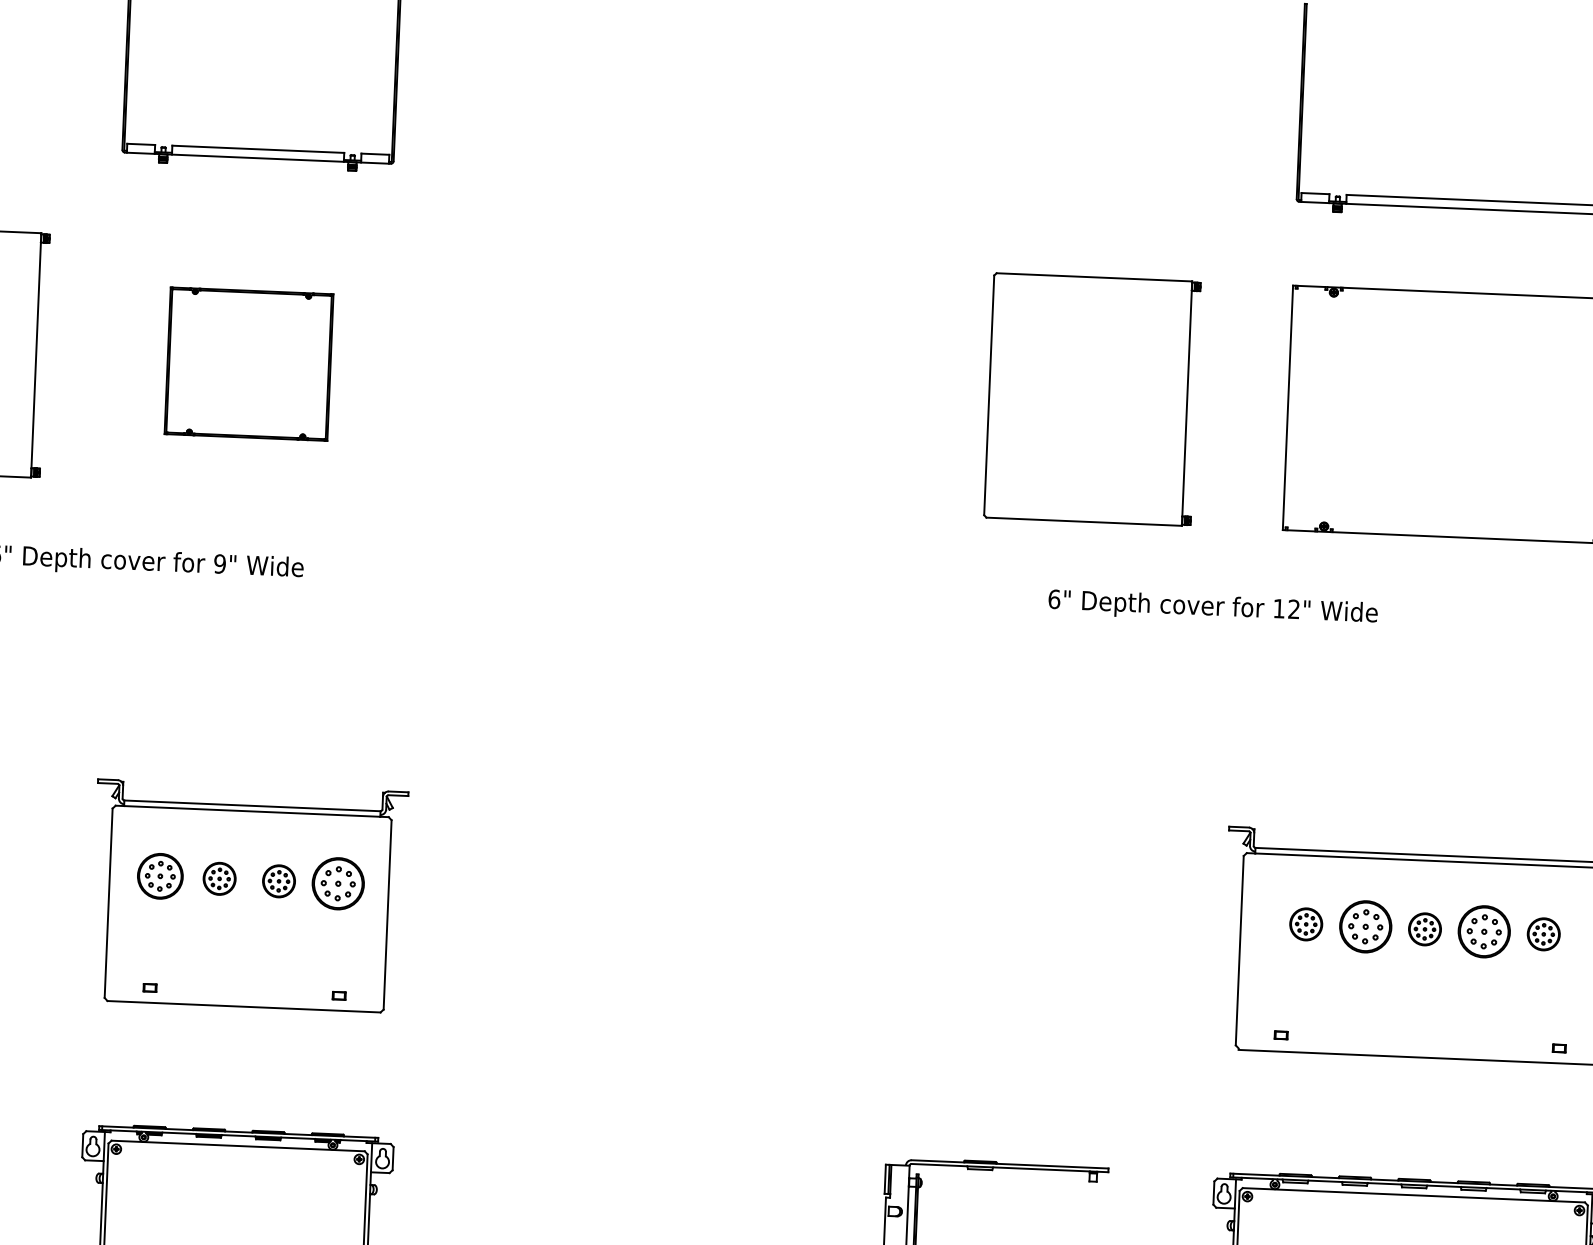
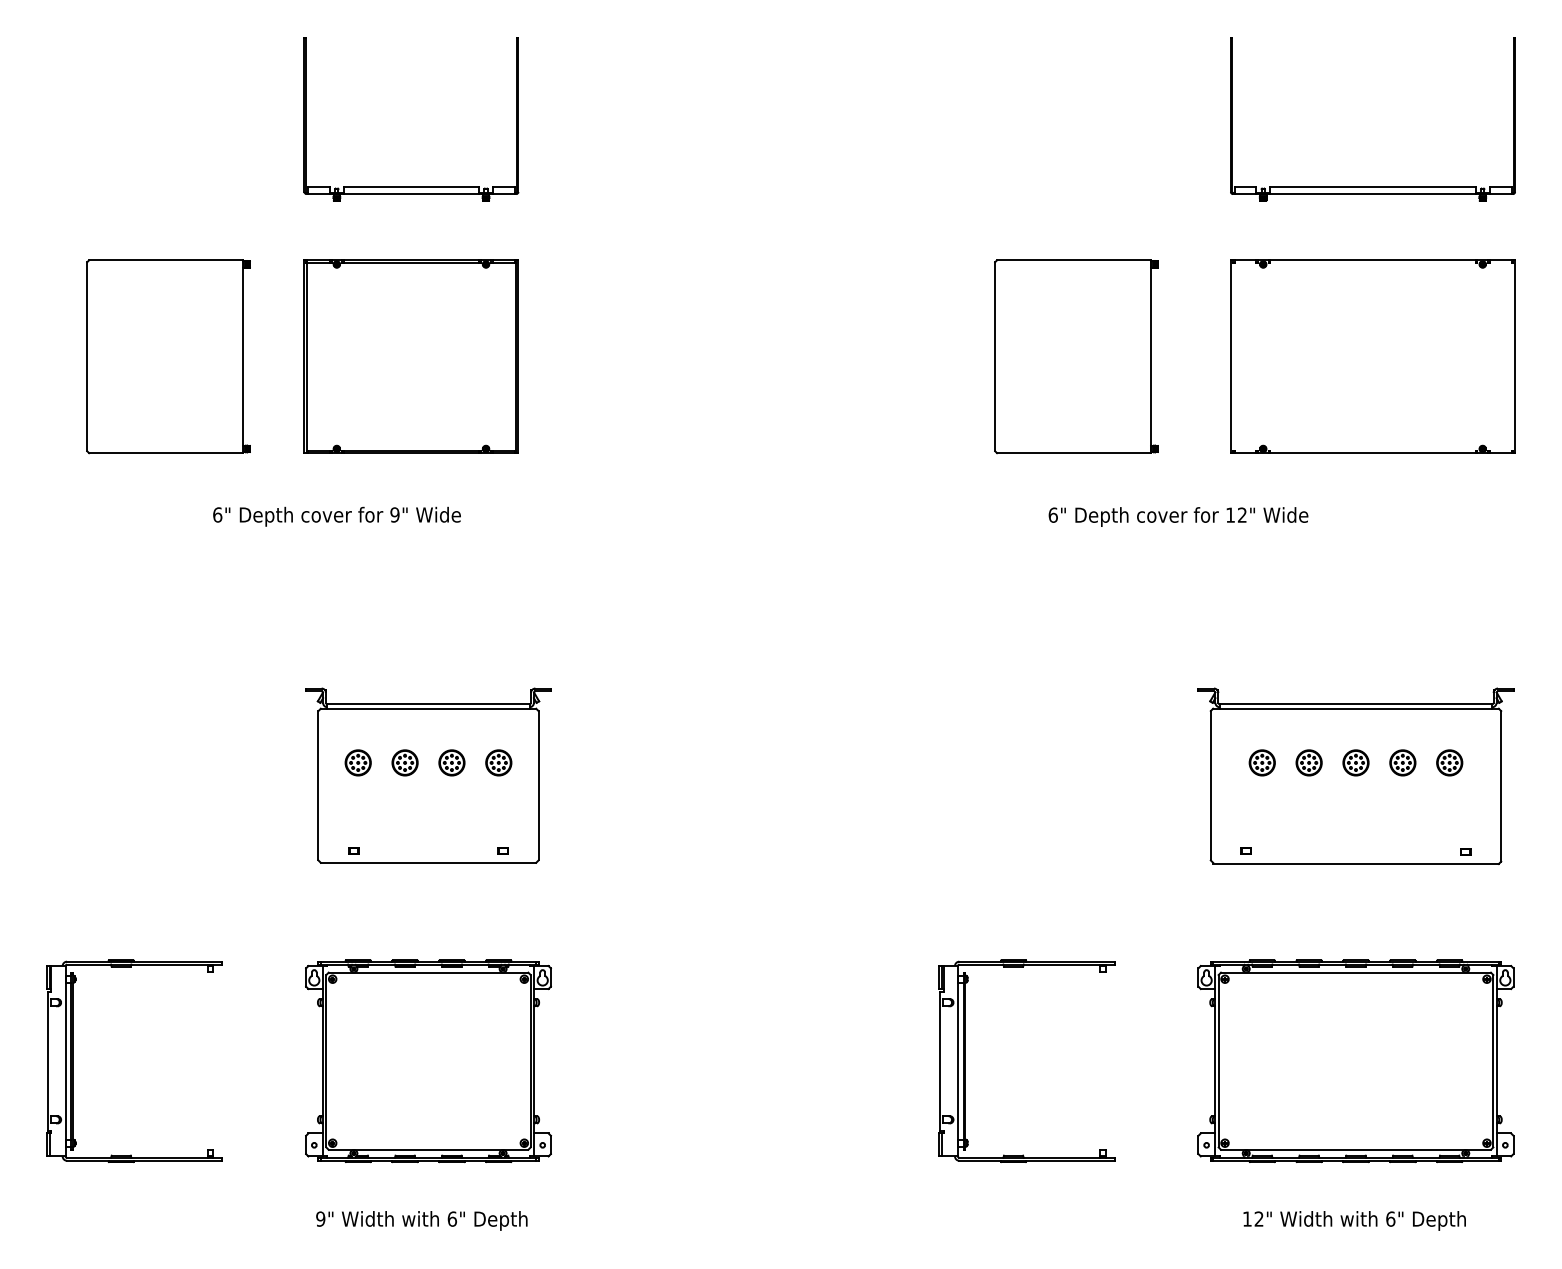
part: (248, 363) -> (410, 356), size x1.67
part: (159, 875) -> (357, 762), size x0.71
part: (338, 883) -> (498, 762), size x0.62
part: (1364, 926) -> (1308, 762), size x0.62
part: (1483, 931) -> (1402, 762), size x0.62

